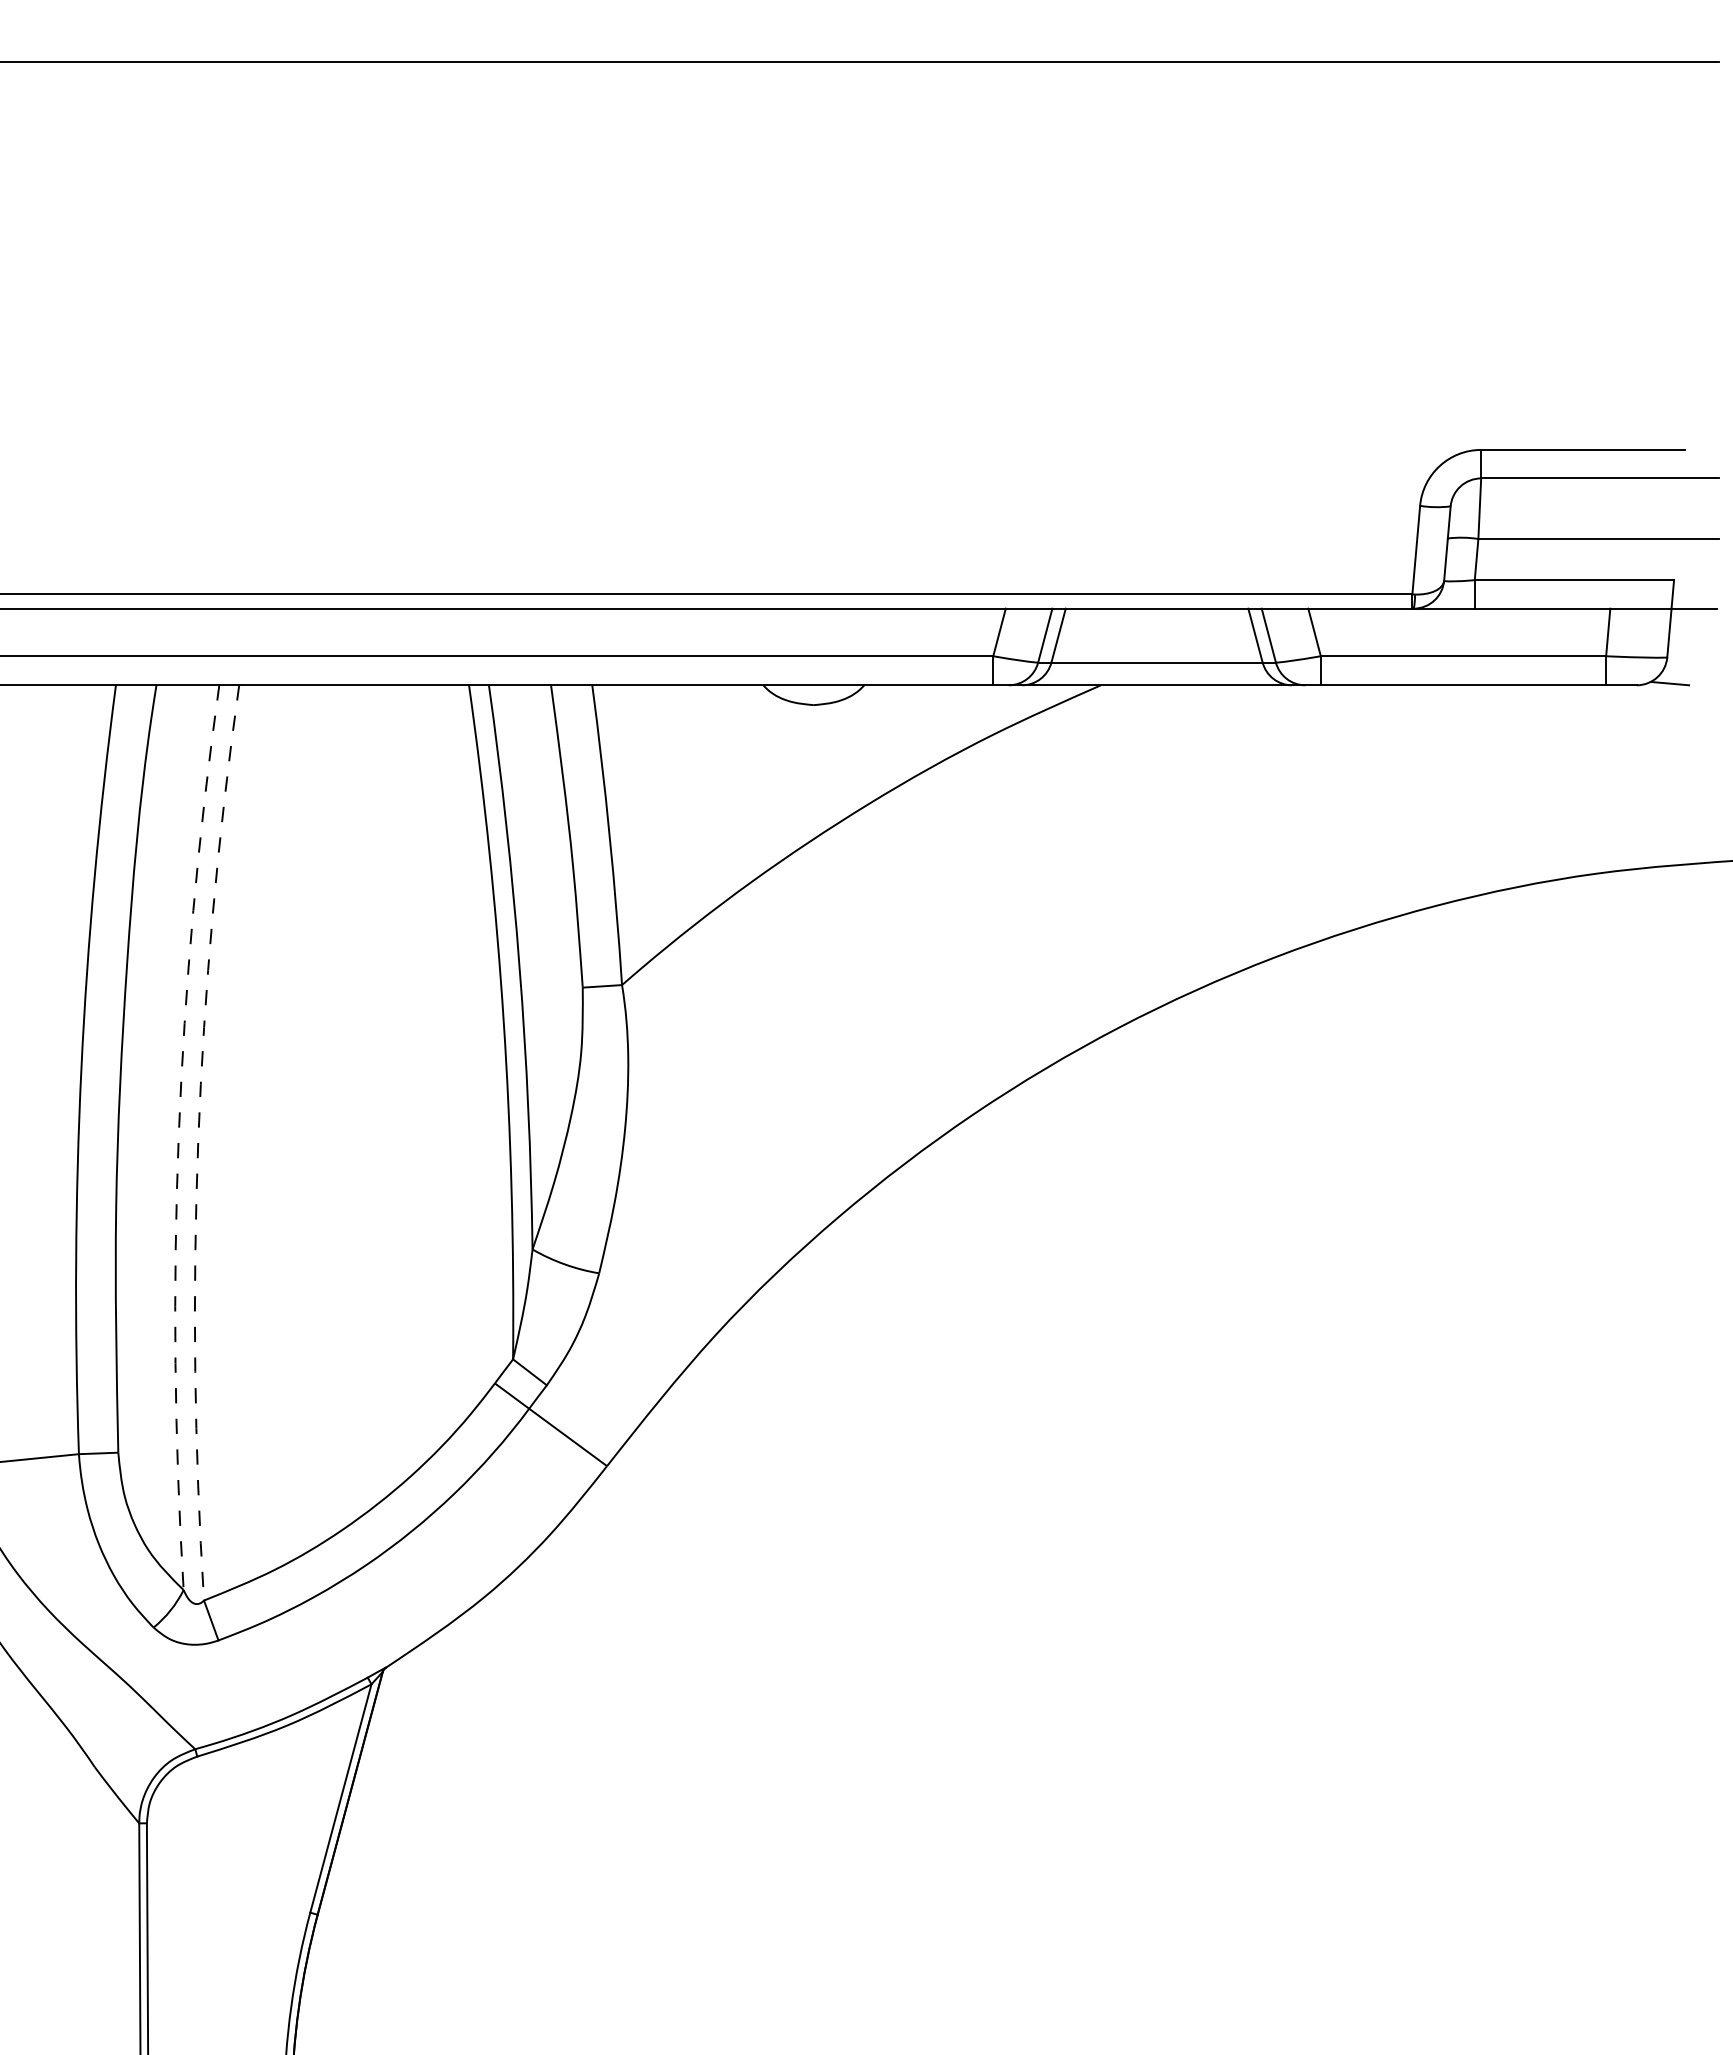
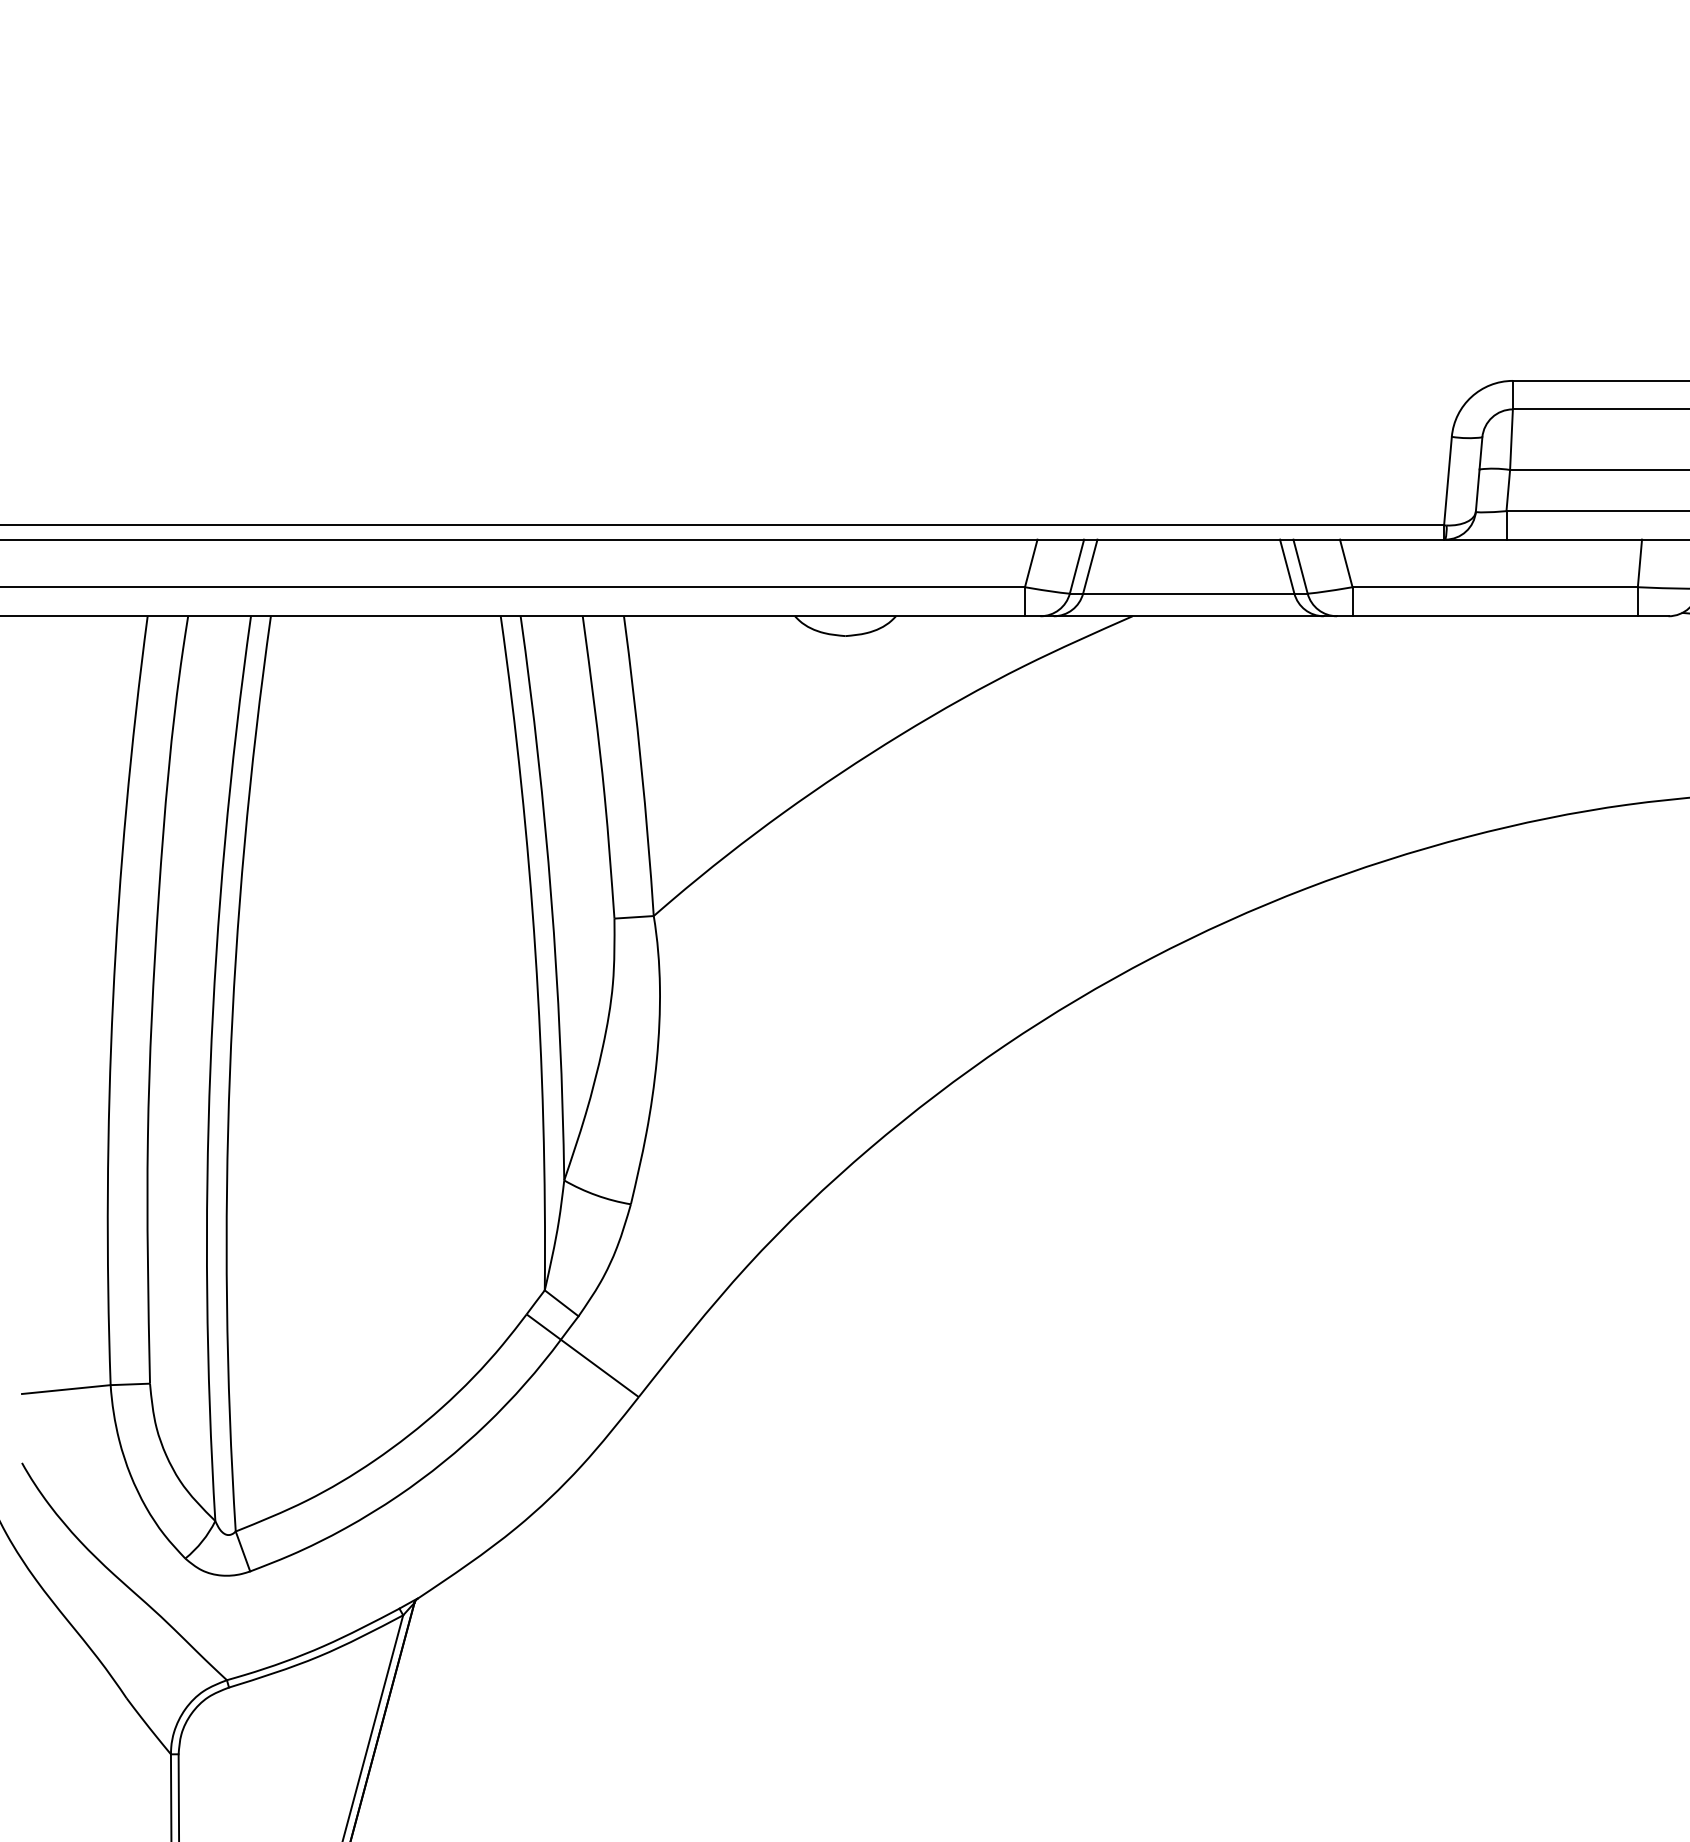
arc: (178, 1136) -> (210, 1067), dashed -> solid
arc: (198, 1142) -> (230, 1073), dashed -> solid

